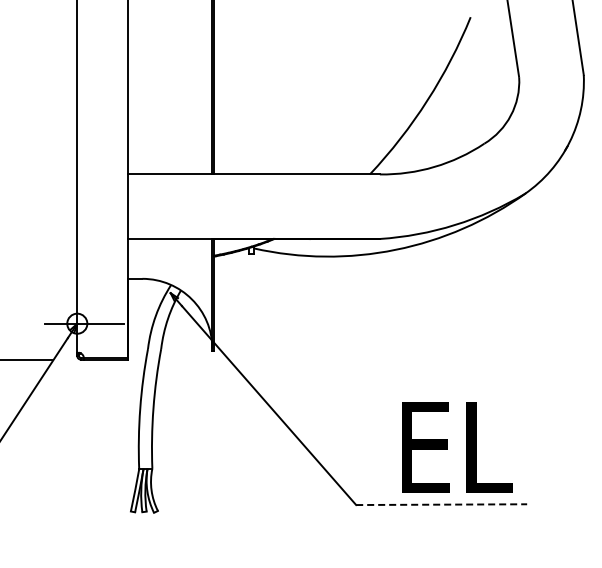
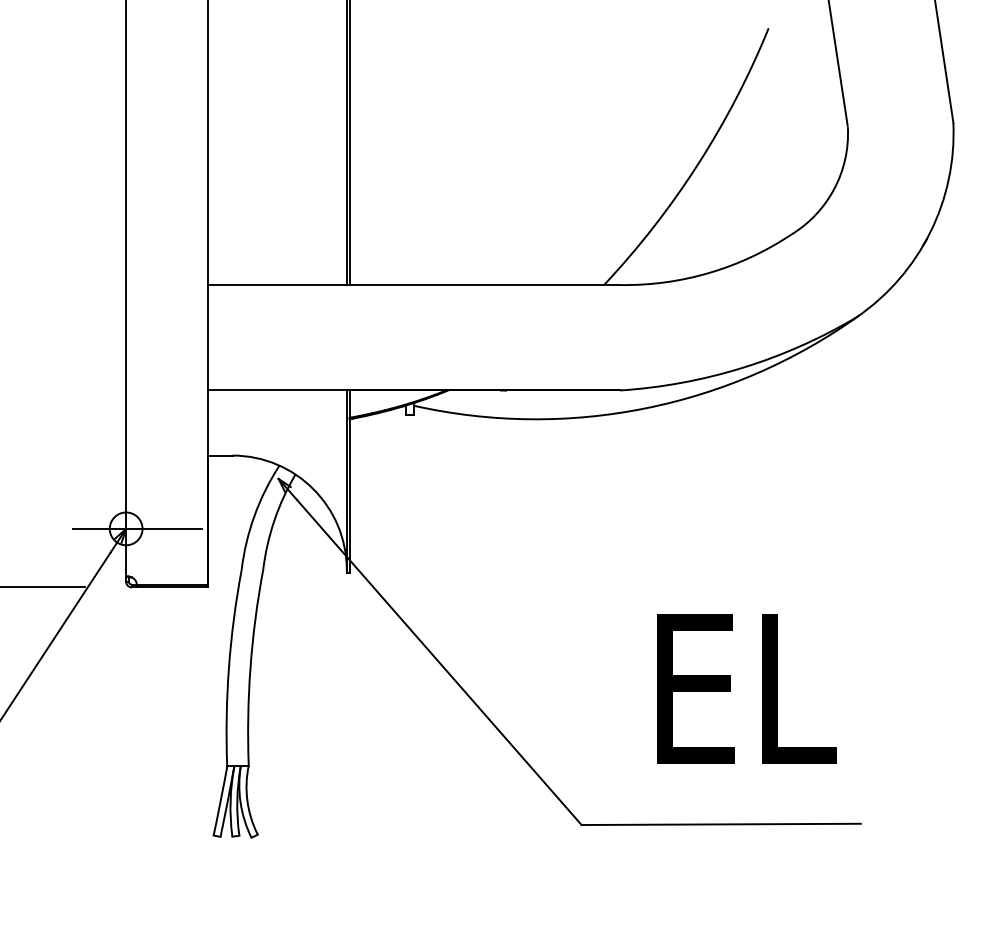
text: (457, 447) -> (747, 688), moved
line: (442, 504) -> (722, 824), dashed -> solid

